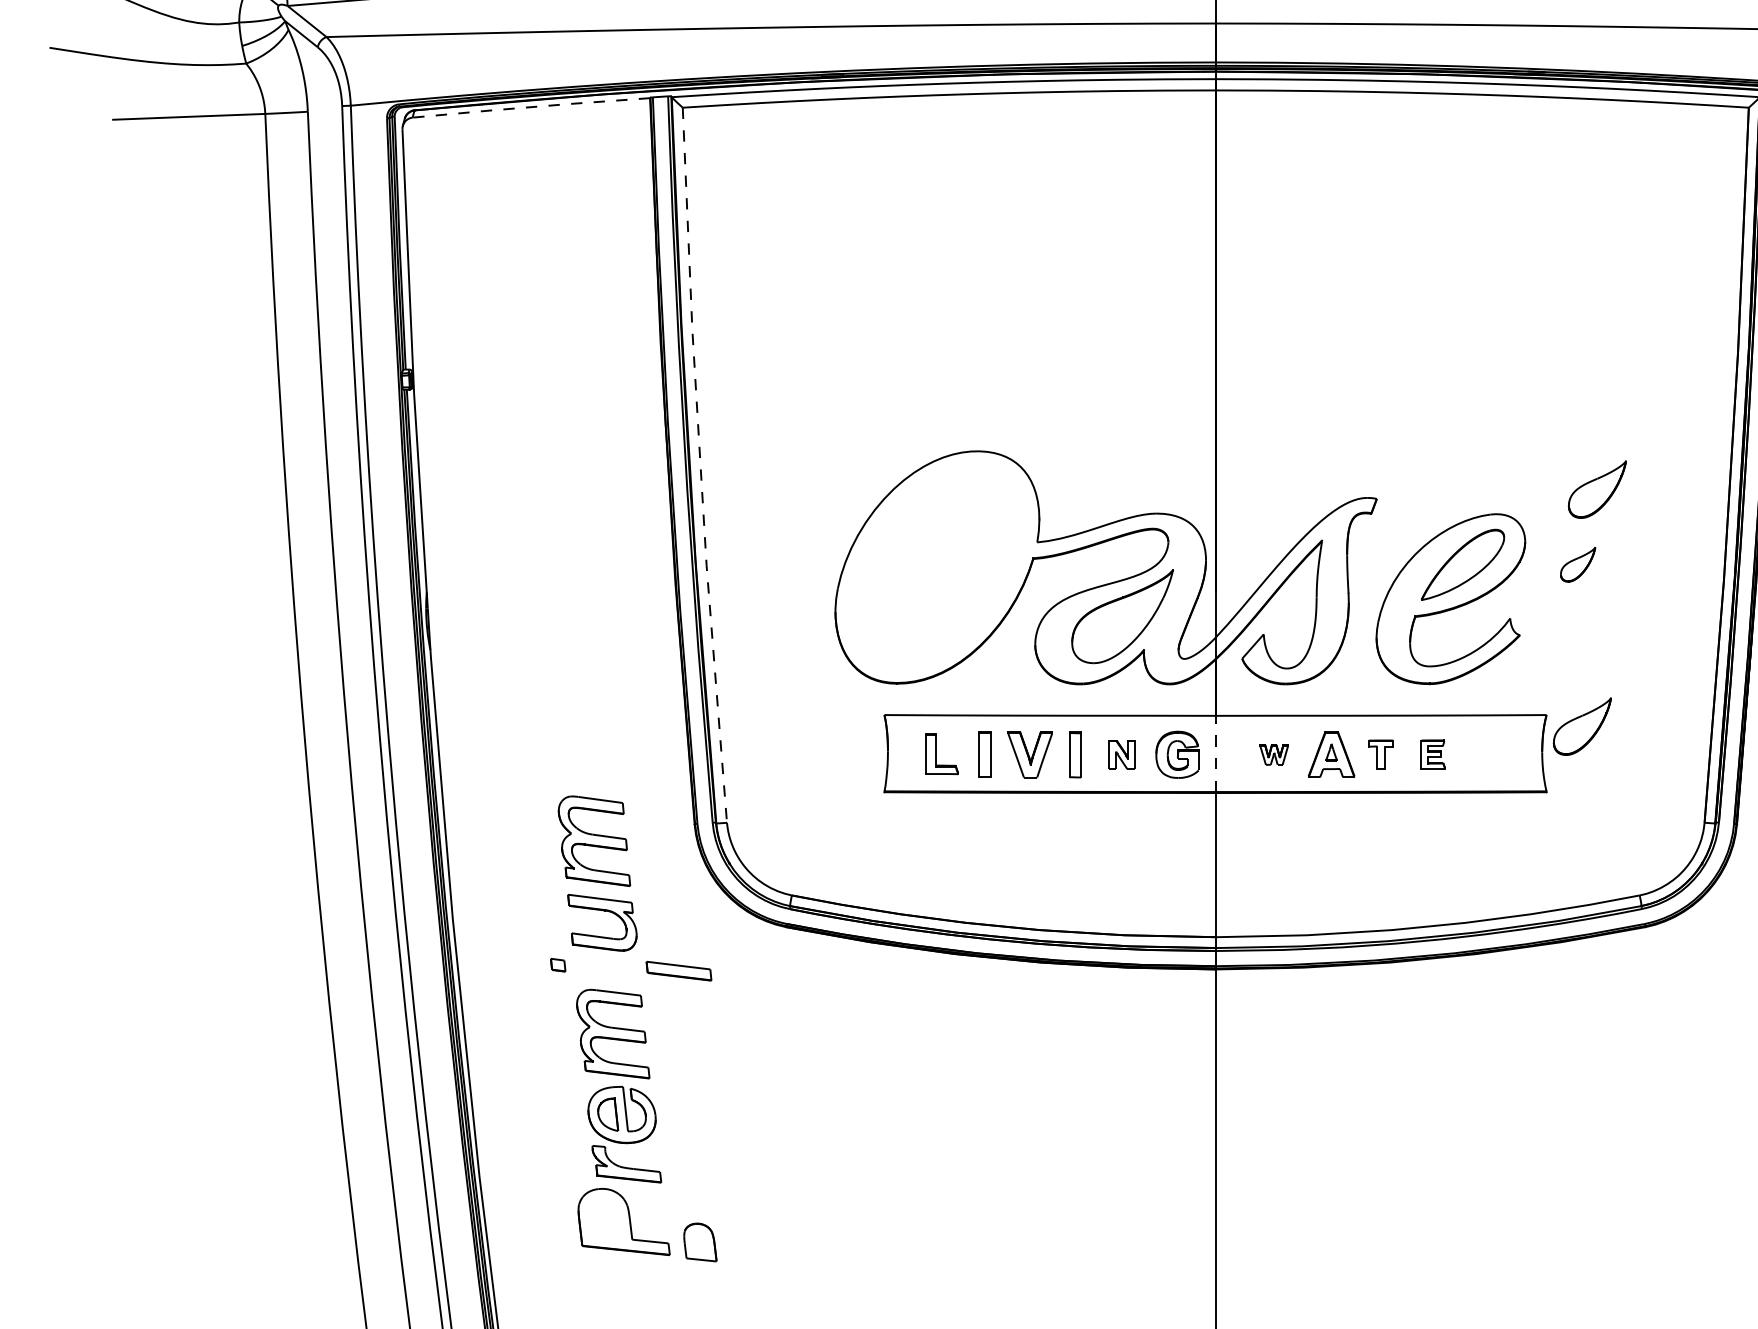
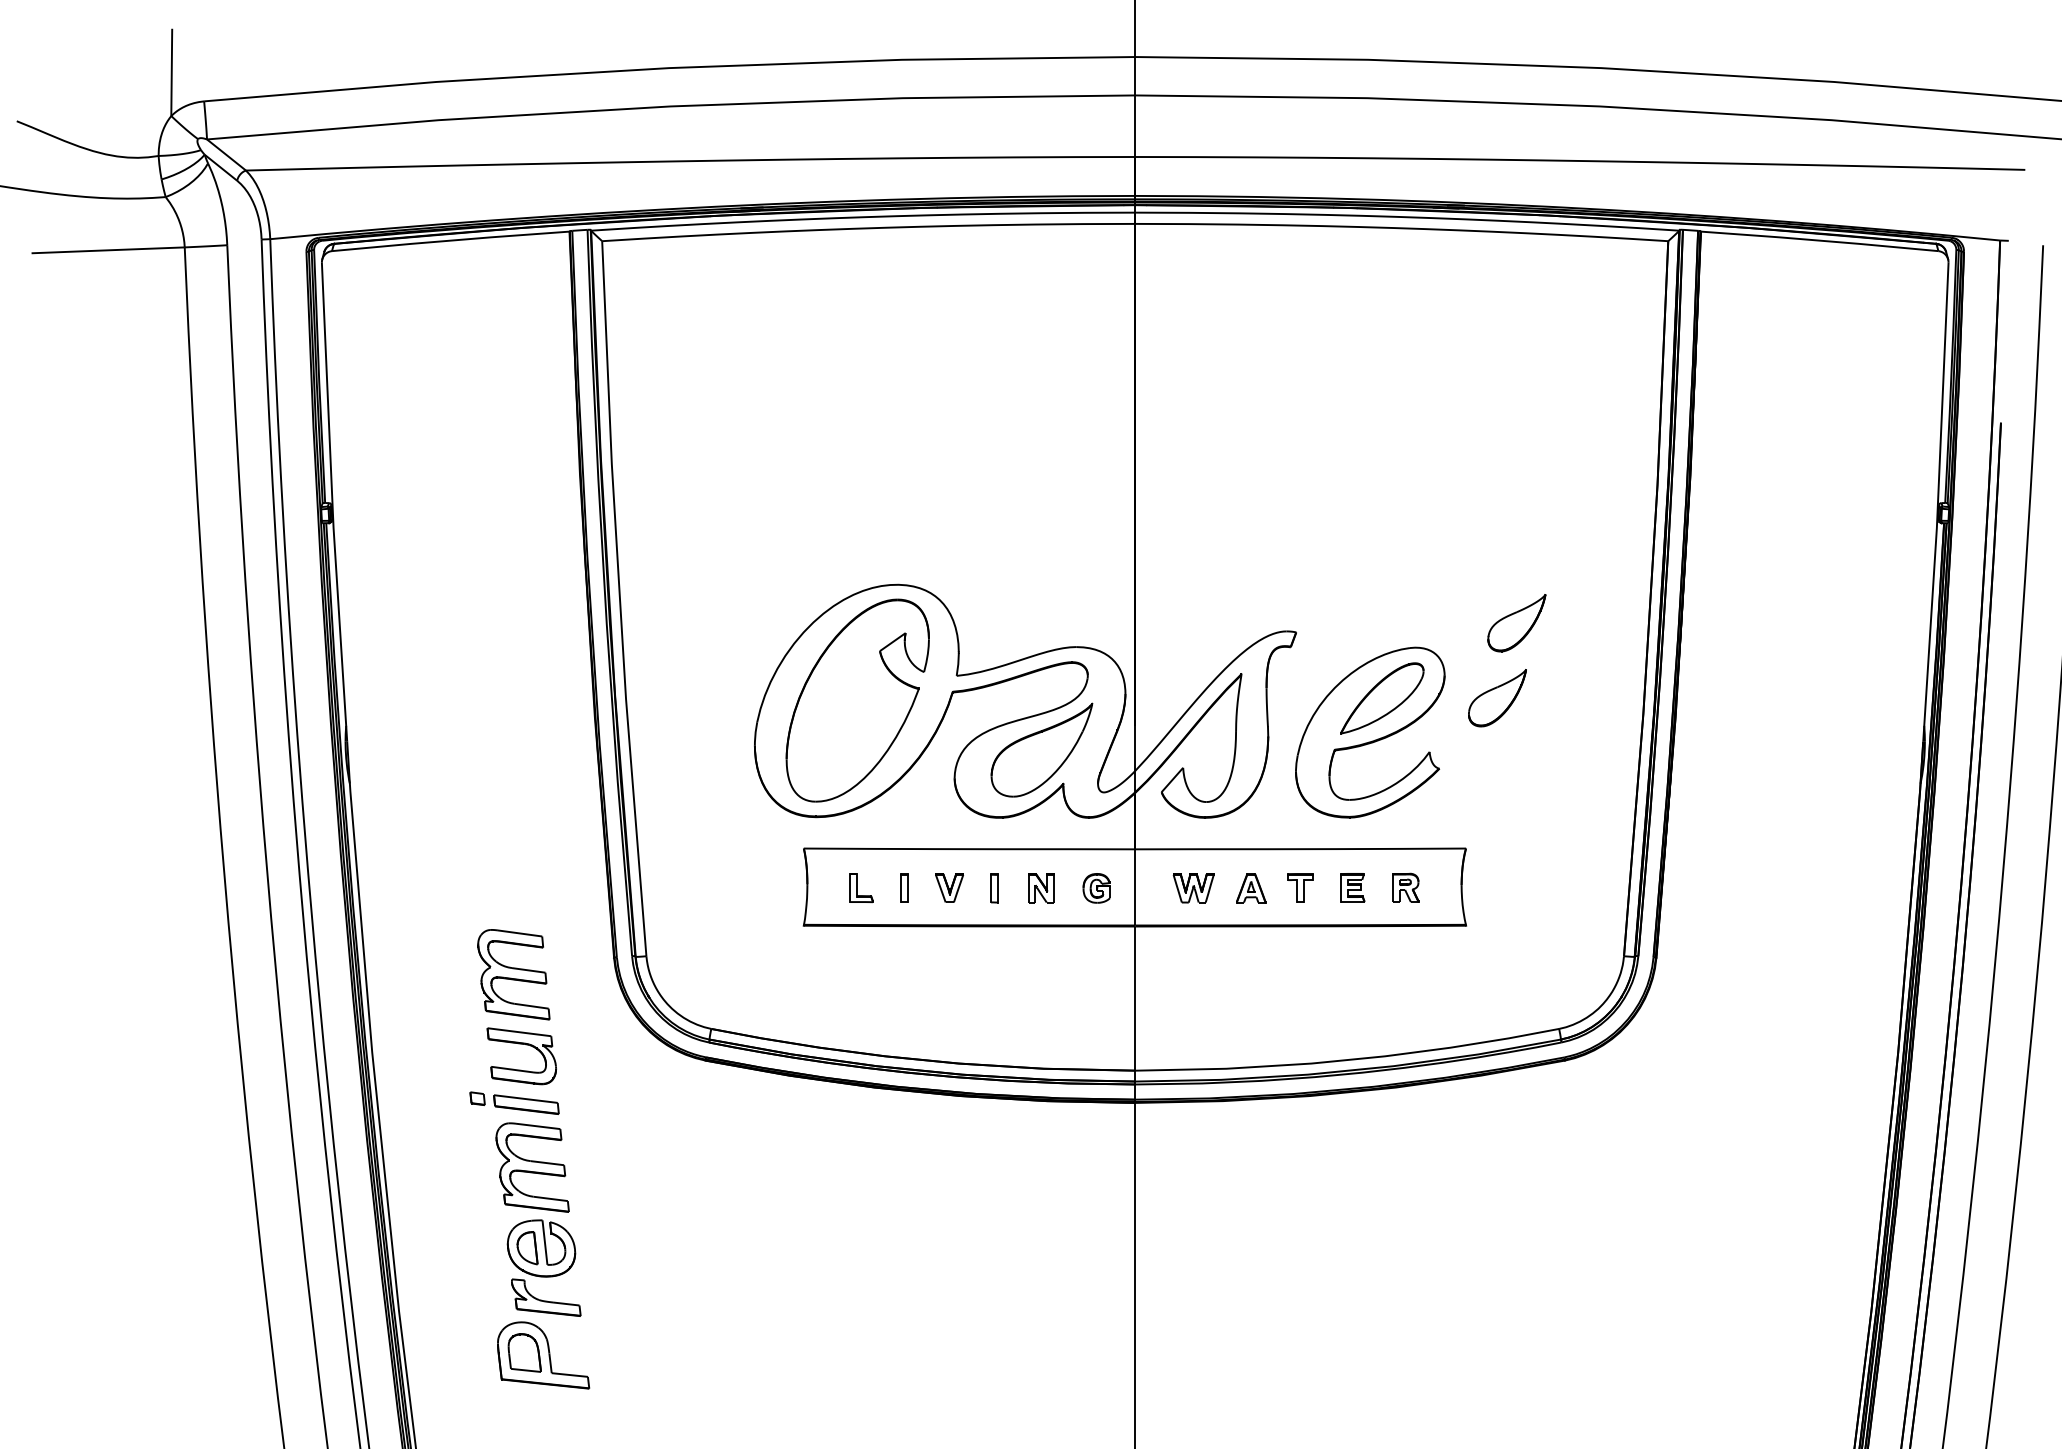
line: (531, 107) -> (450, 240), dashed -> solid
line: (700, 465) -> (619, 598), dashed -> solid
part: (1578, 565) -> (1497, 698), size x1.67
part: (938, 567) -> (857, 700), added
part: (1582, 727) -> (1501, 860), removed
line: (1216, 753) -> (1135, 886), dashed -> solid
part: (985, 754) -> (904, 887), size x0.62
part: (1030, 754) -> (949, 887), size x0.62
part: (1486, 754) -> (1405, 887), added
part: (942, 755) -> (861, 888), size x0.71
part: (1075, 755) -> (994, 888), size x0.62
part: (1177, 755) -> (1096, 888), size x0.62
part: (1274, 755) -> (1193, 888), size x1.43
part: (1332, 755) -> (1251, 888), size x0.62
part: (679, 971) -> (526, 1104), moved
part: (700, 1242) -> (524, 1352), moved

